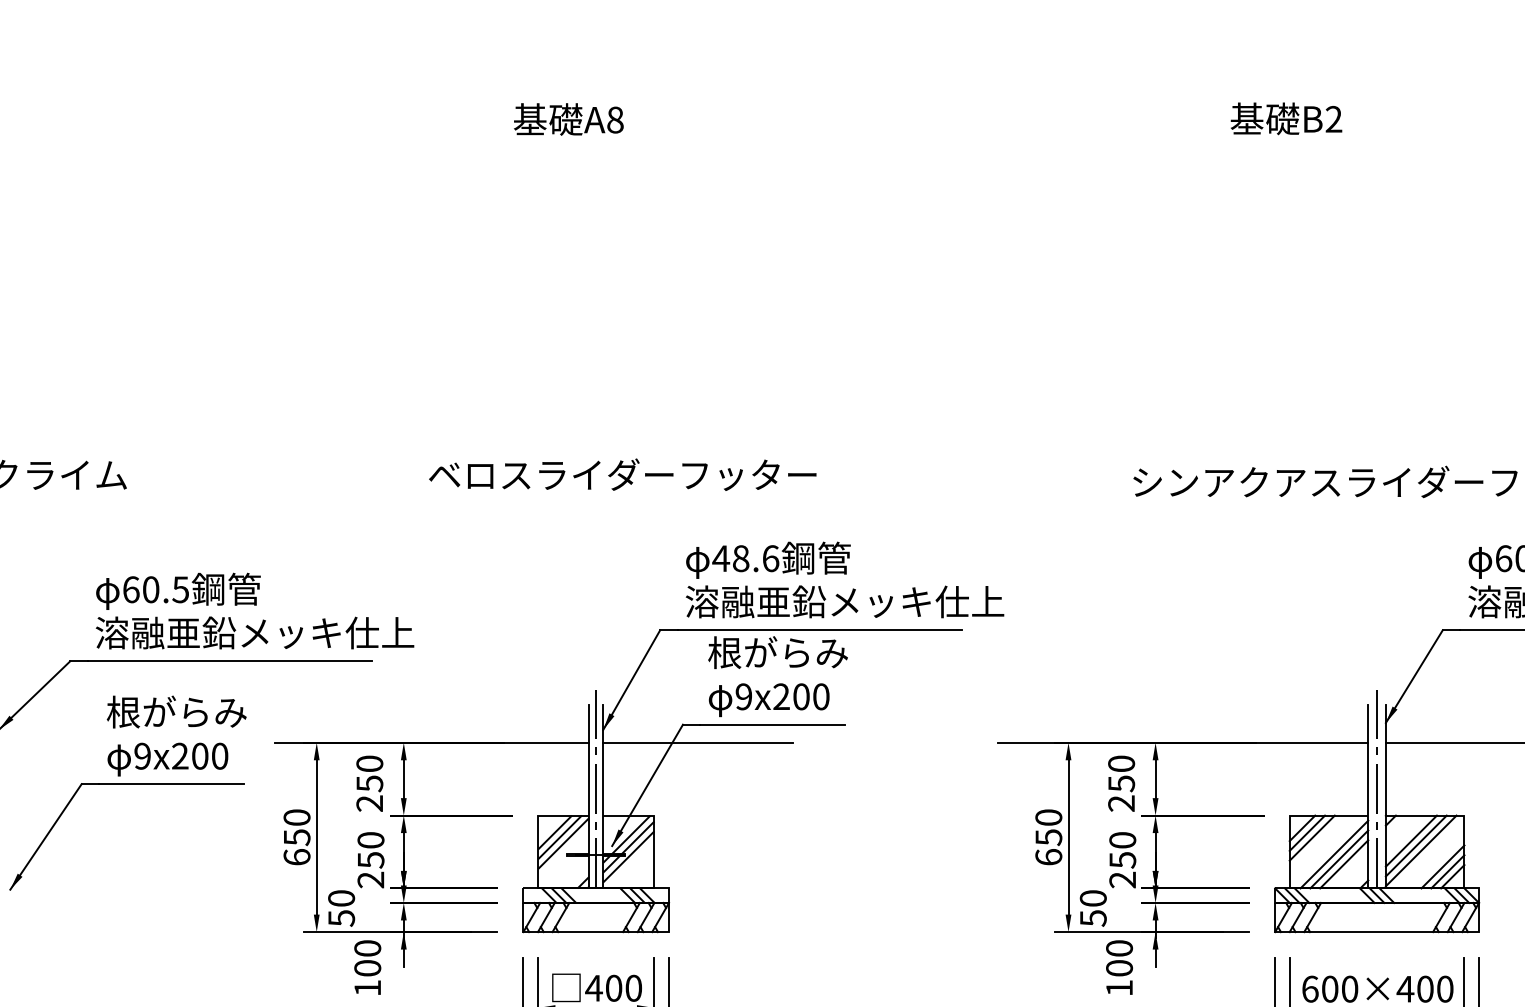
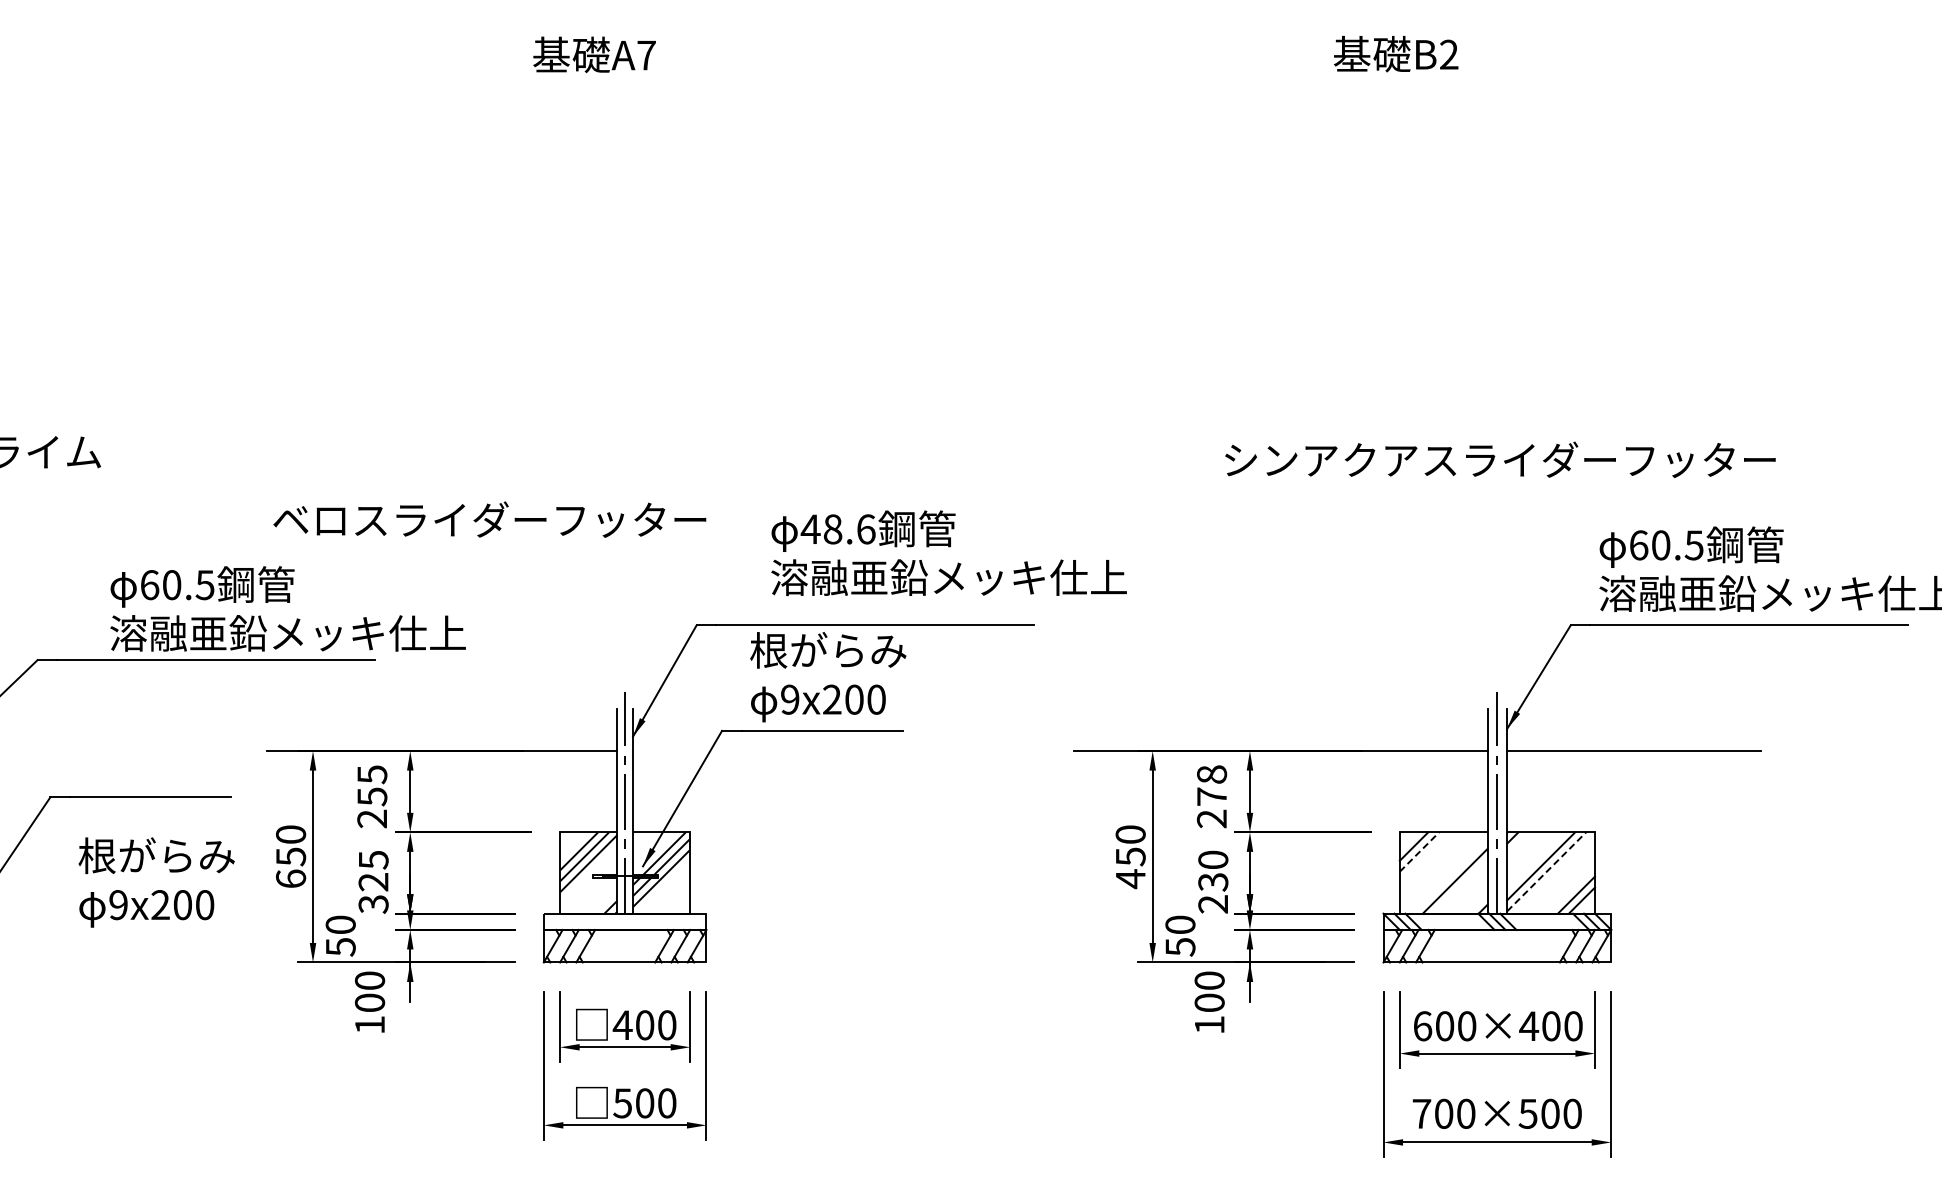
text: (615, 120) -> (646, 55), A8 -> A7
text: (622, 474) -> (489, 519), moved
text: (844, 579) -> (948, 552), moved
text: (254, 610) -> (287, 608), moved
text: (176, 736) -> (156, 882), moved
line: (698, 743) -> (739, 751), removed
text: (369, 763) -> (372, 774), 250 -> 255
text: (1122, 773) -> (1212, 785), 250 -> 278
line: (1307, 833) -> (1419, 852), solid -> dashed
line: (1311, 838) -> (1424, 857), removed
line: (1411, 840) -> (1535, 860), removed
line: (1421, 850) -> (1546, 871), solid -> dashed
line: (1334, 854) -> (1449, 875), removed
text: (1048, 857) -> (1130, 879), 650 -> 450
text: (370, 859) -> (373, 881), 250 -> 325
text: (1122, 860) -> (1212, 882), 250 -> 230
line: (1344, 864) -> (1460, 886), removed
line: (1442, 866) -> (1570, 889), removed
hatch: (598, 895) -> (627, 921), removed

